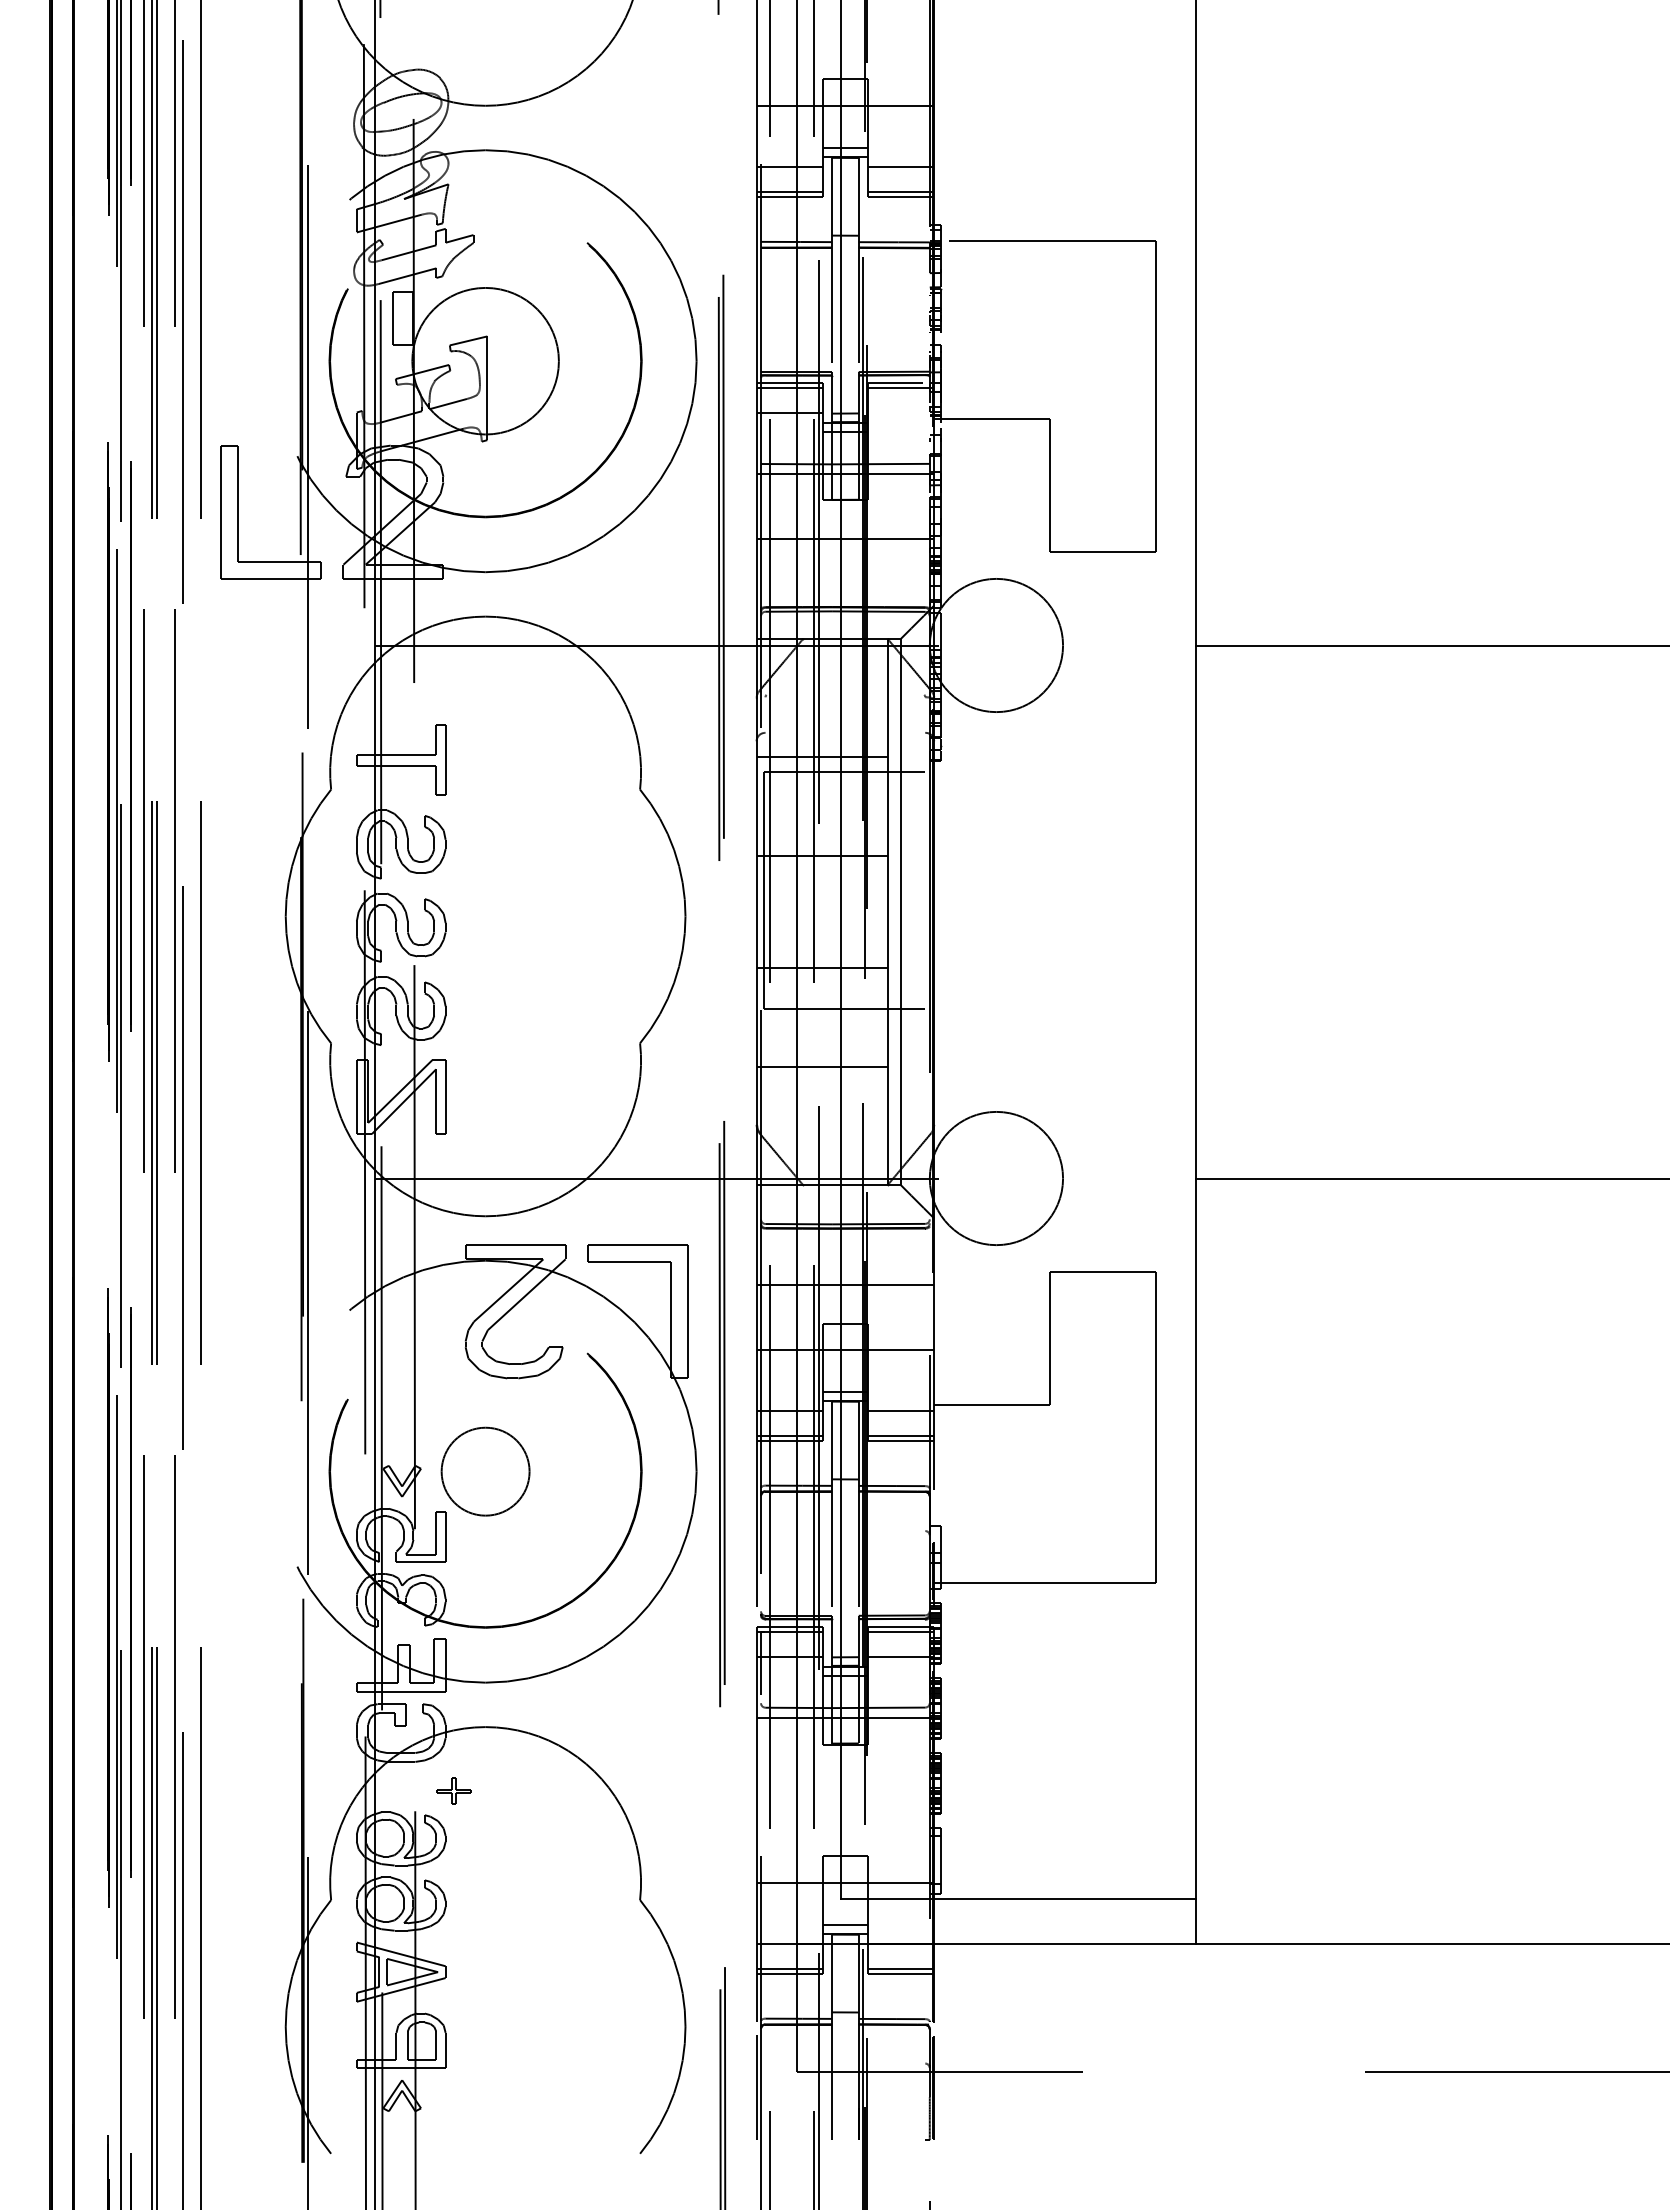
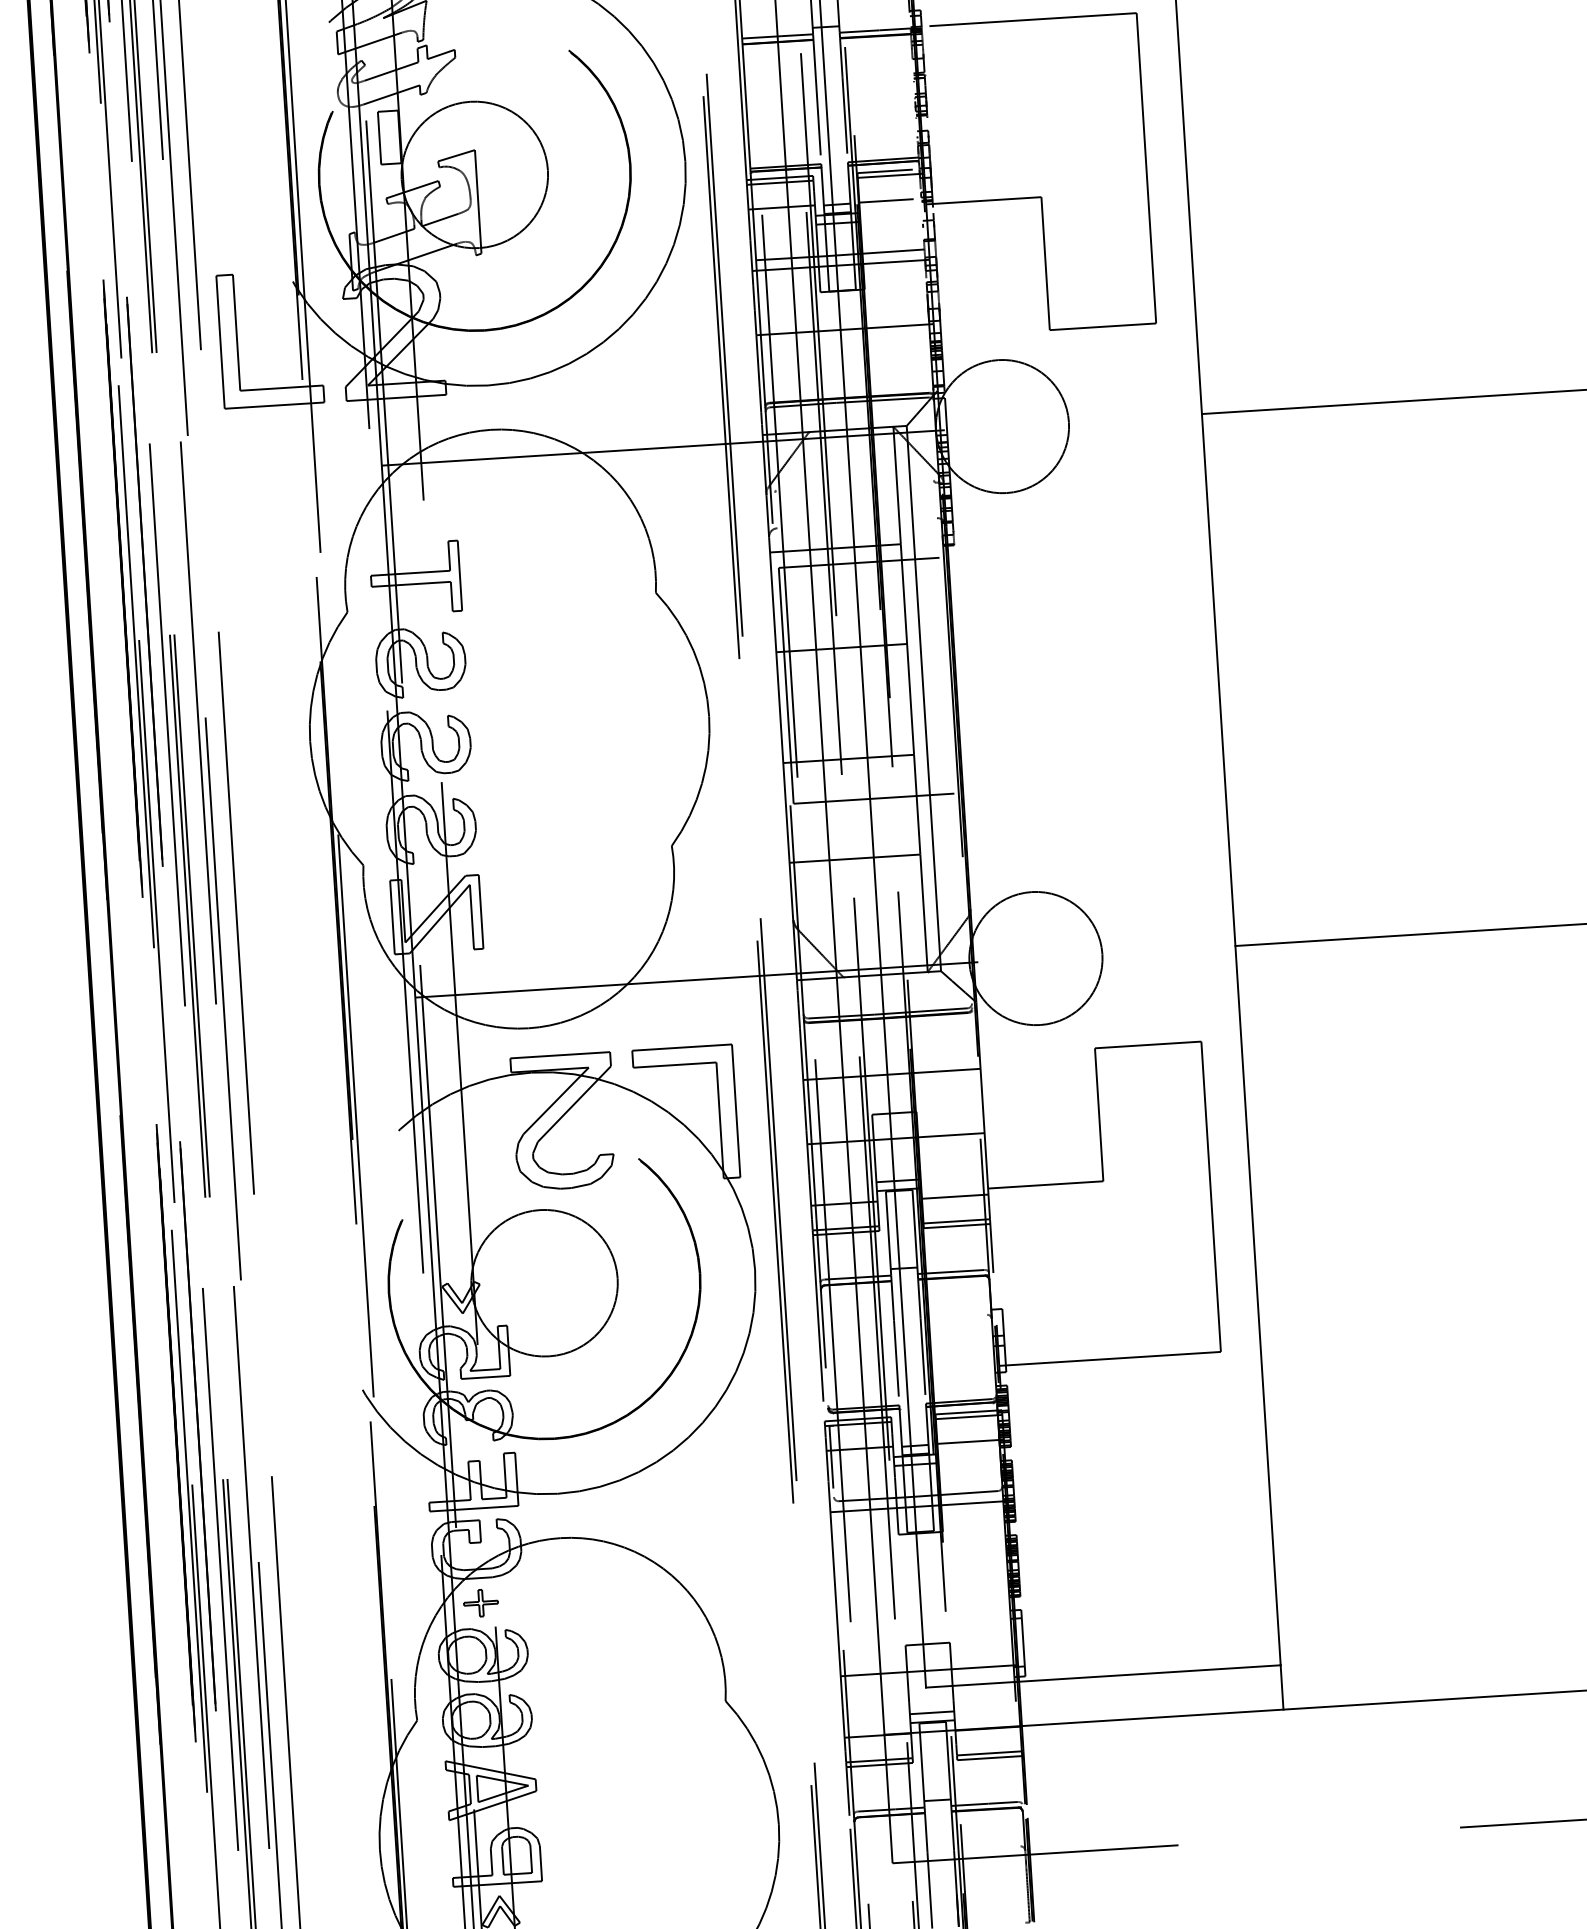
line: (894, 412) -> (886, 200), added
circle: (485, 1471) -> (544, 1283), size x1.67
part: (453, 1790) -> (480, 1602), moved

